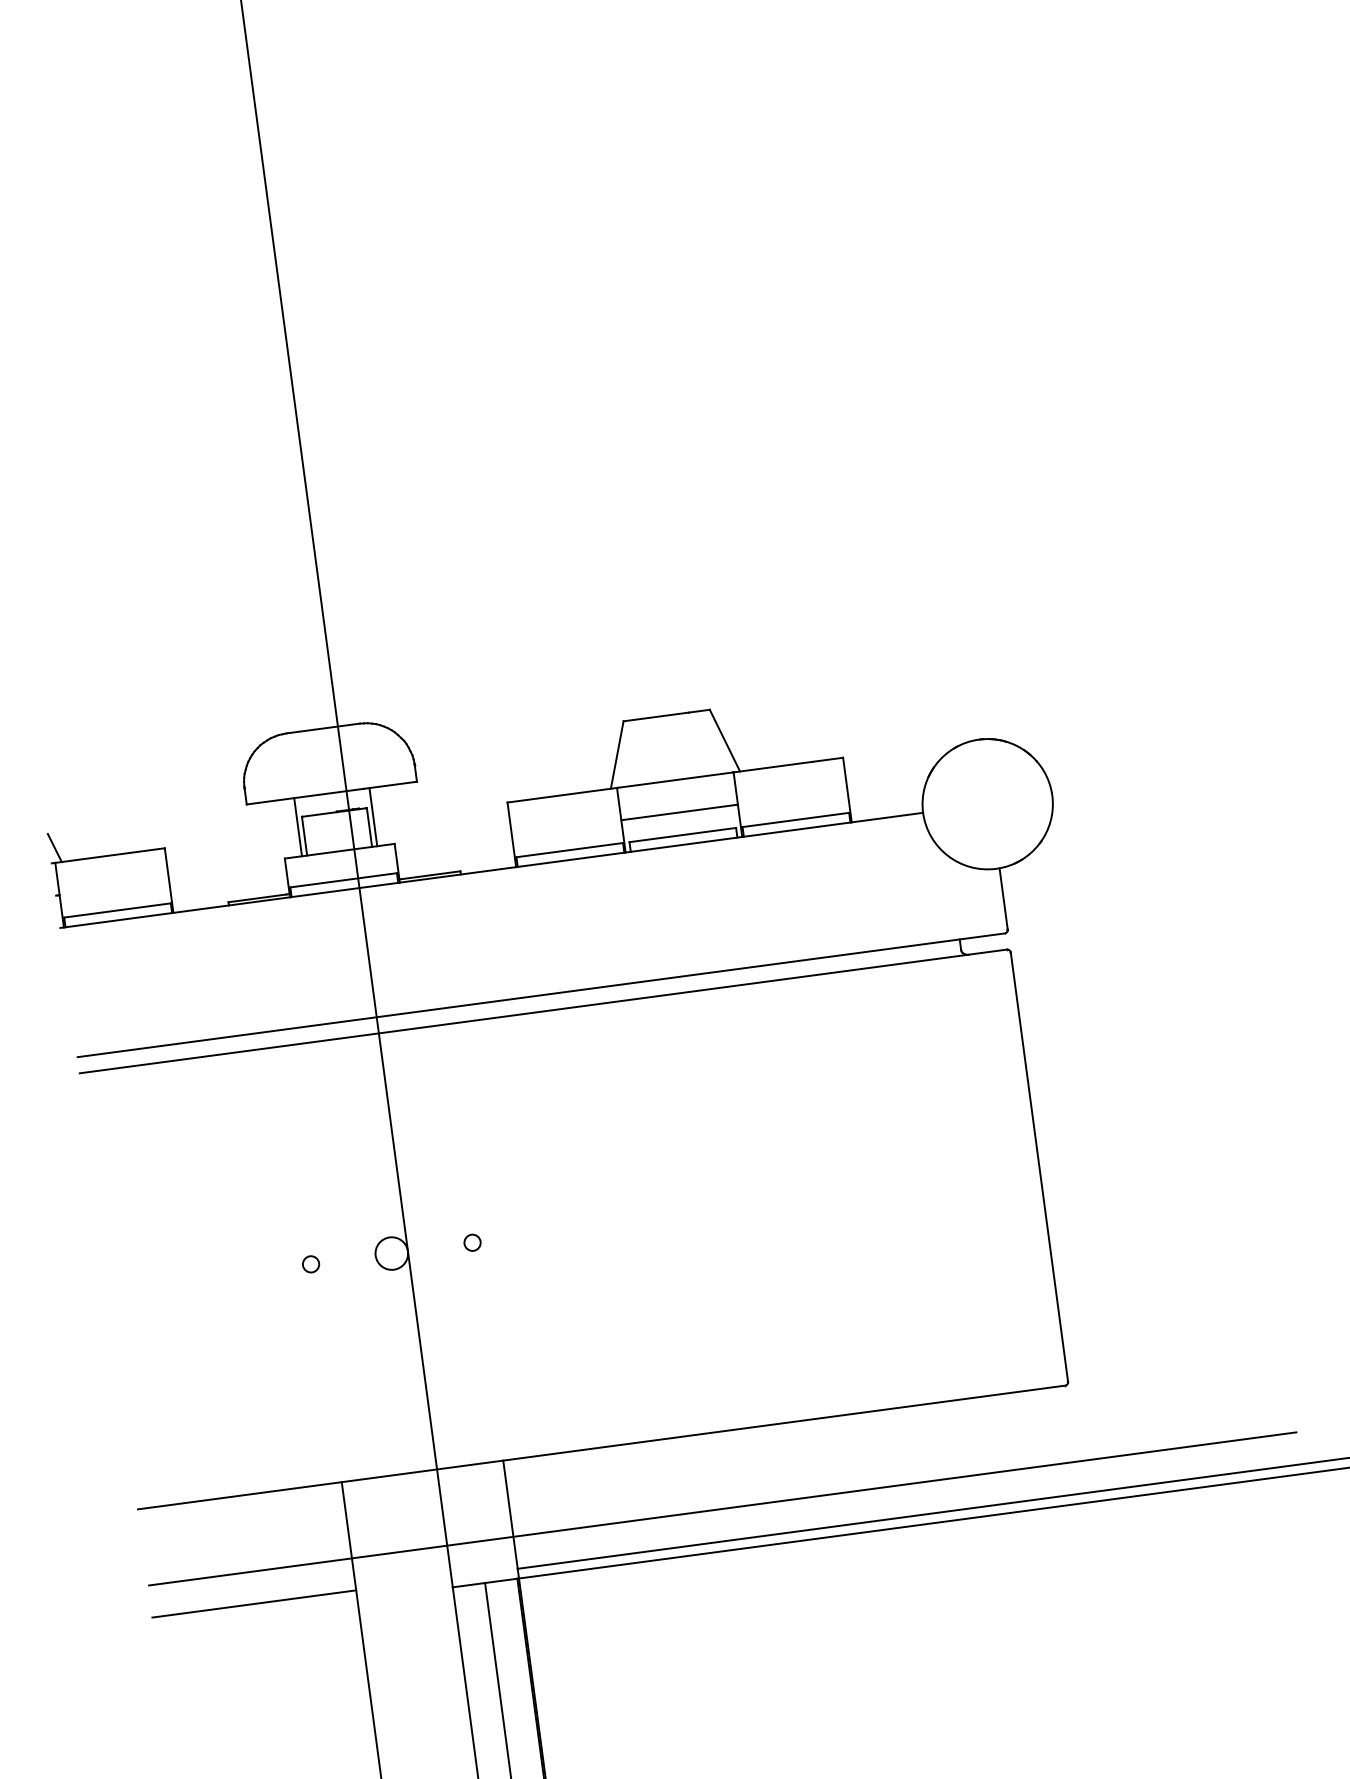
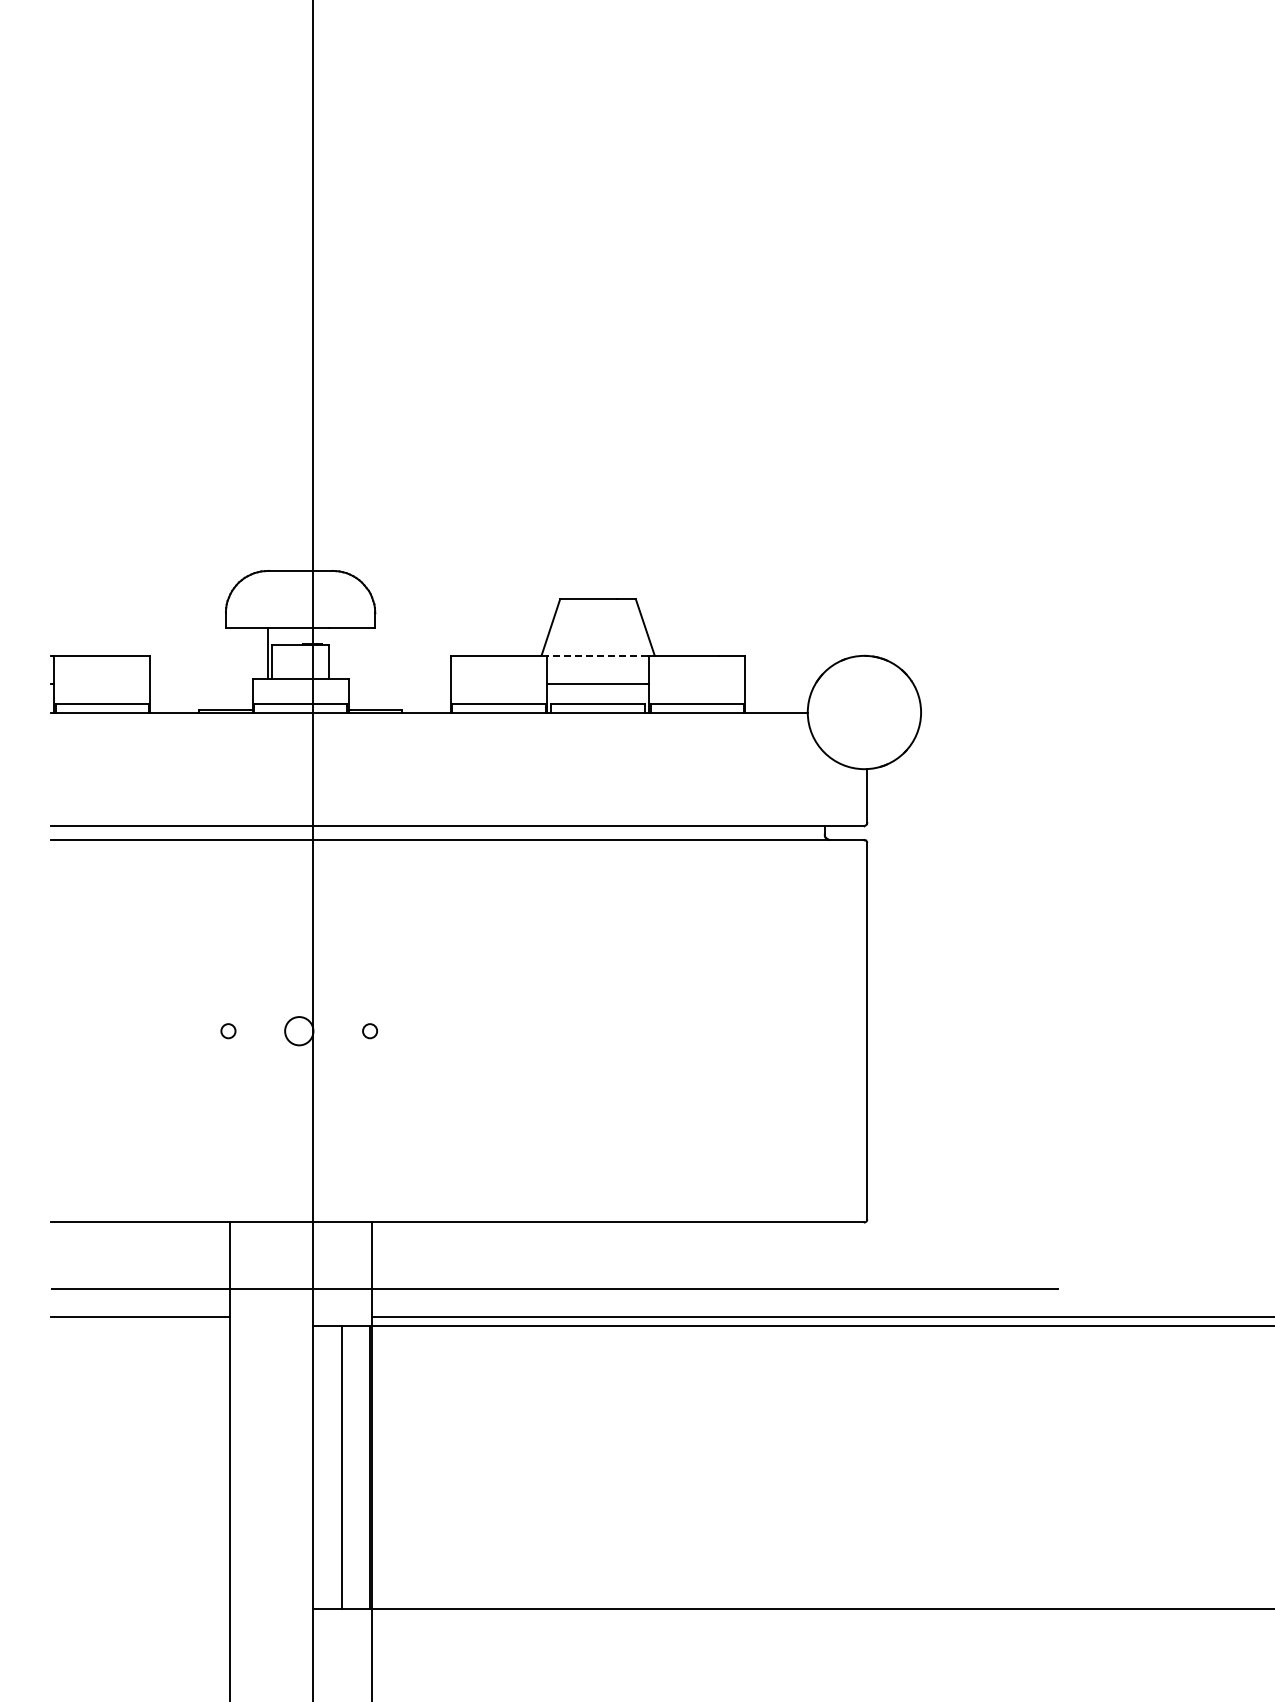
line: (675, 779) -> (598, 655), solid -> dashed
line: (373, 816) -> (333, 652), removed
line: (54, 847) -> (55, 642), removed

